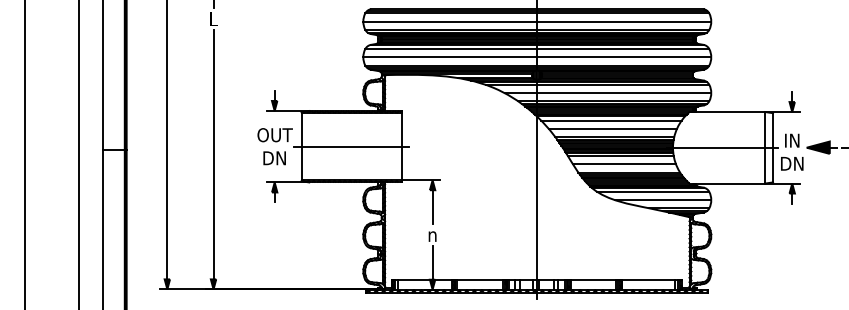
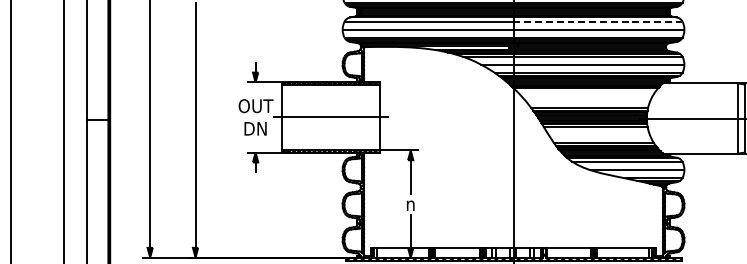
line: (622, 49) -> (597, 22), solid -> dashed
line: (611, 120) -> (586, 91), removed
line: (612, 128) -> (587, 99), removed
line: (624, 164) -> (599, 134), removed

